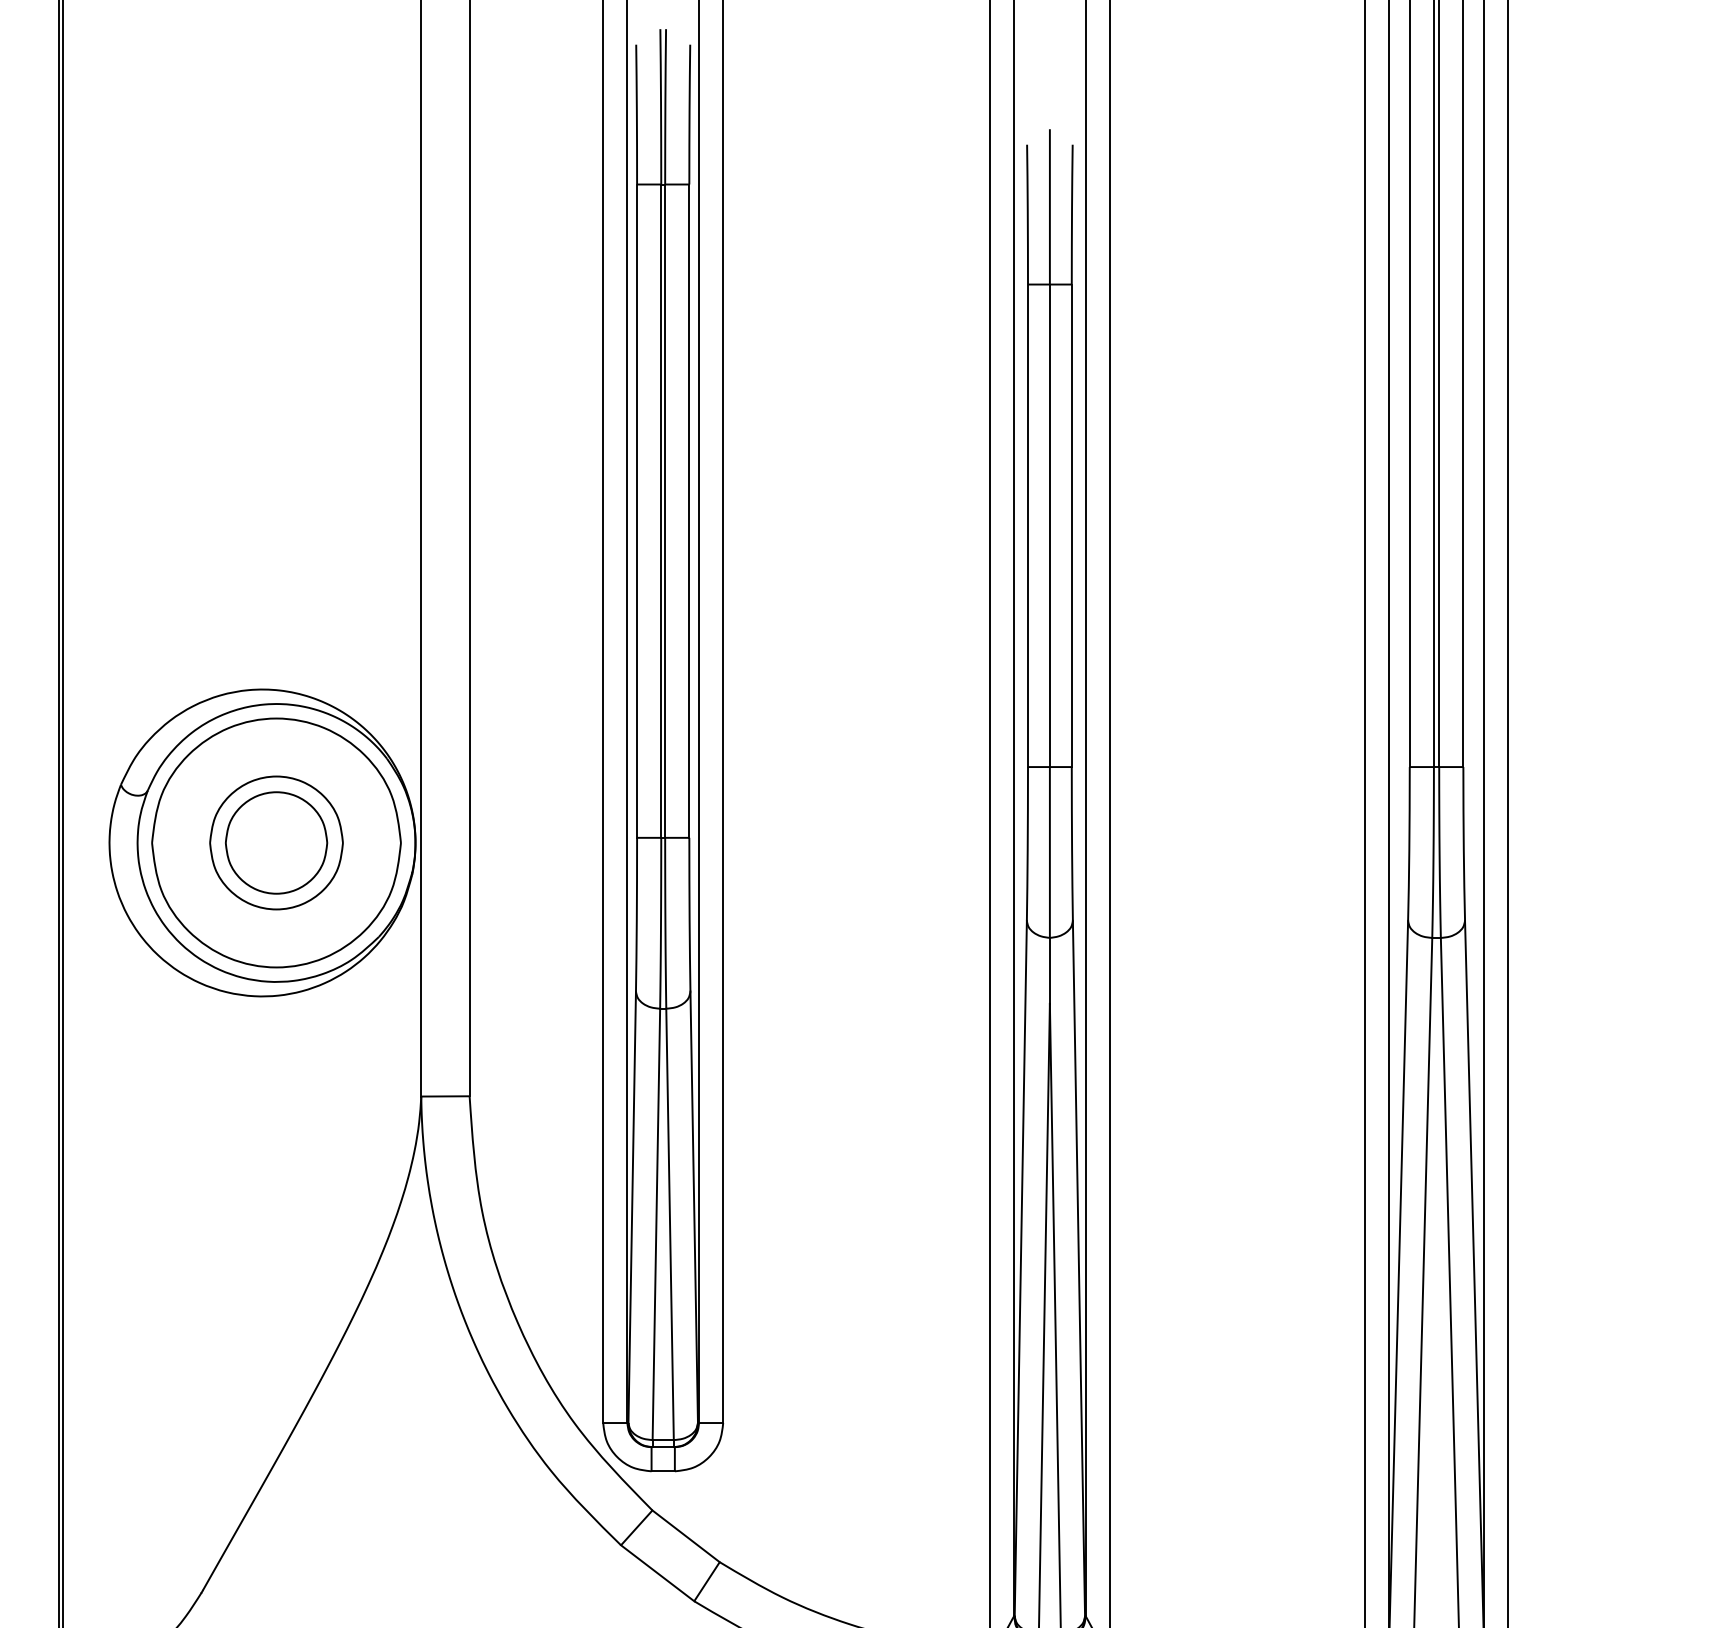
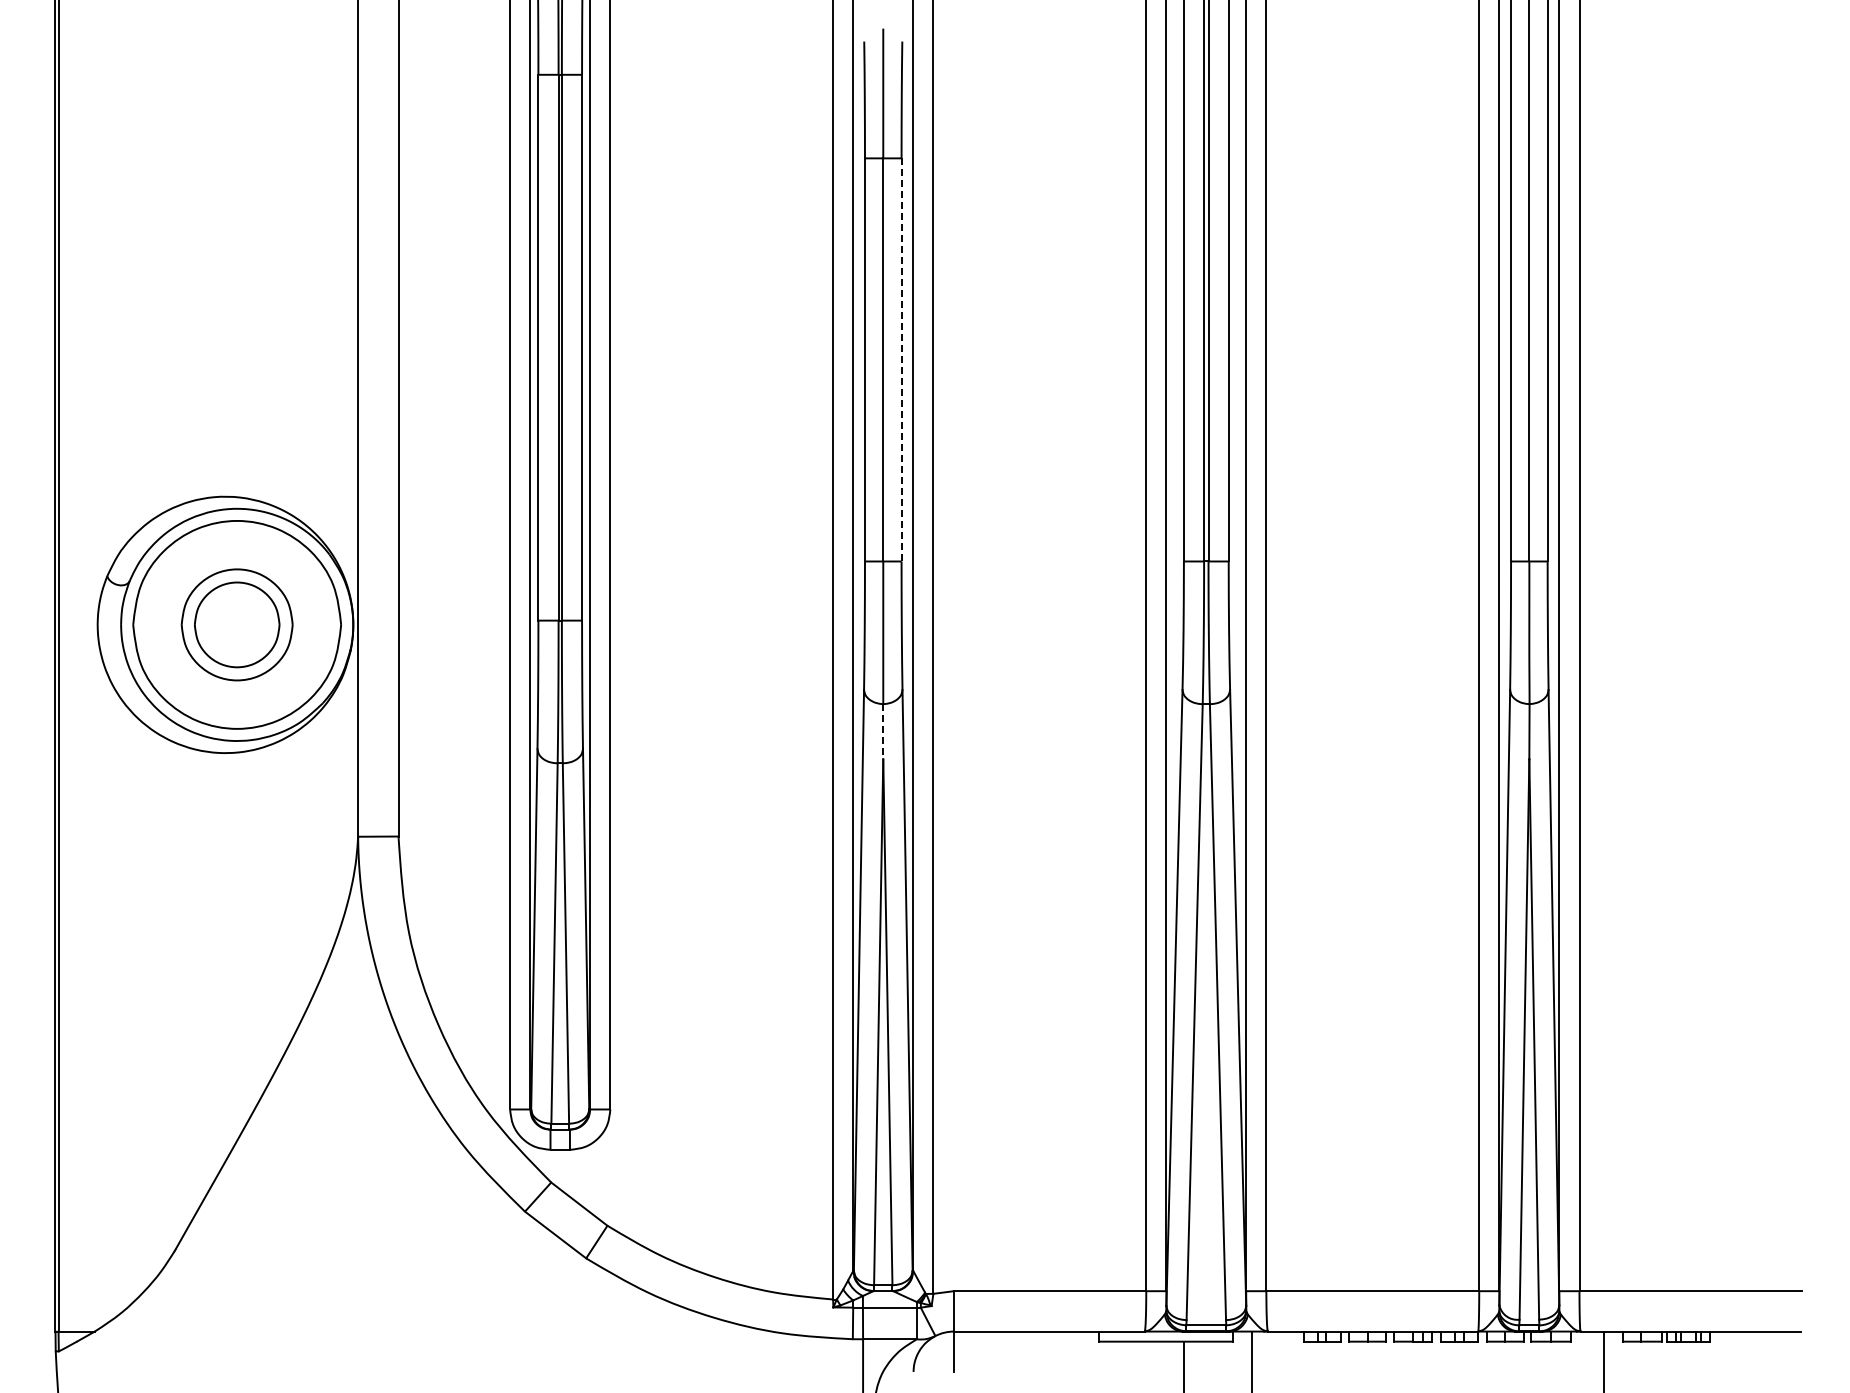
line: (1071, 525) -> (901, 359), solid -> dashed
line: (1050, 970) -> (883, 731), solid -> dashed

